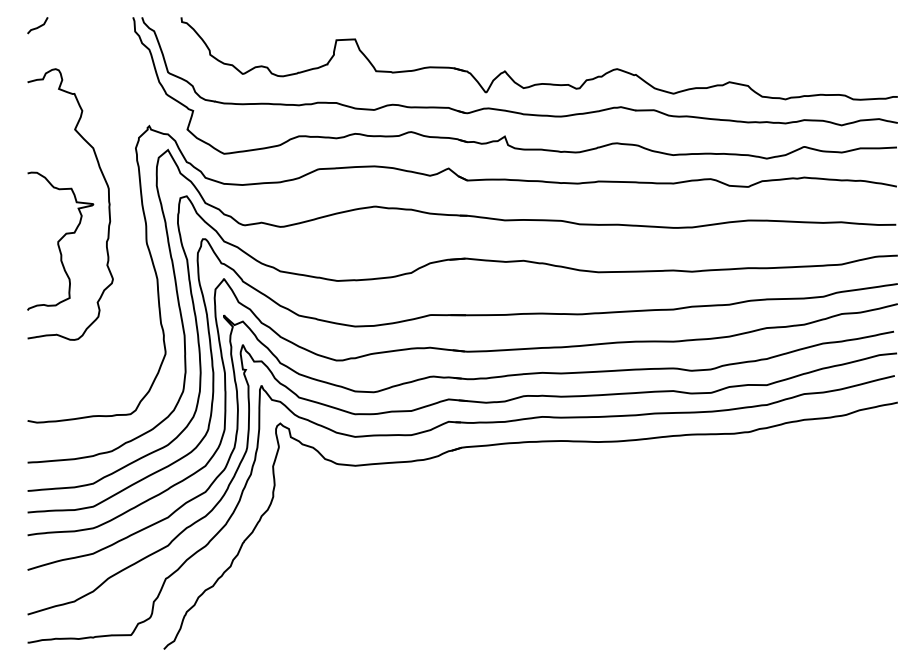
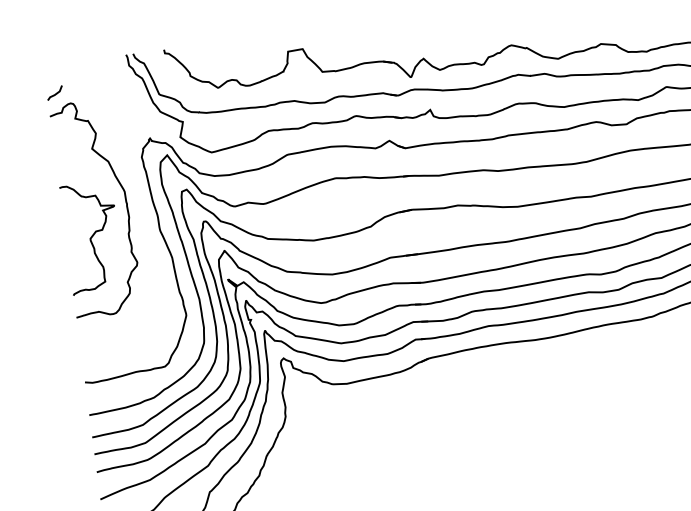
line: (37, 26) -> (54, 93), moved

